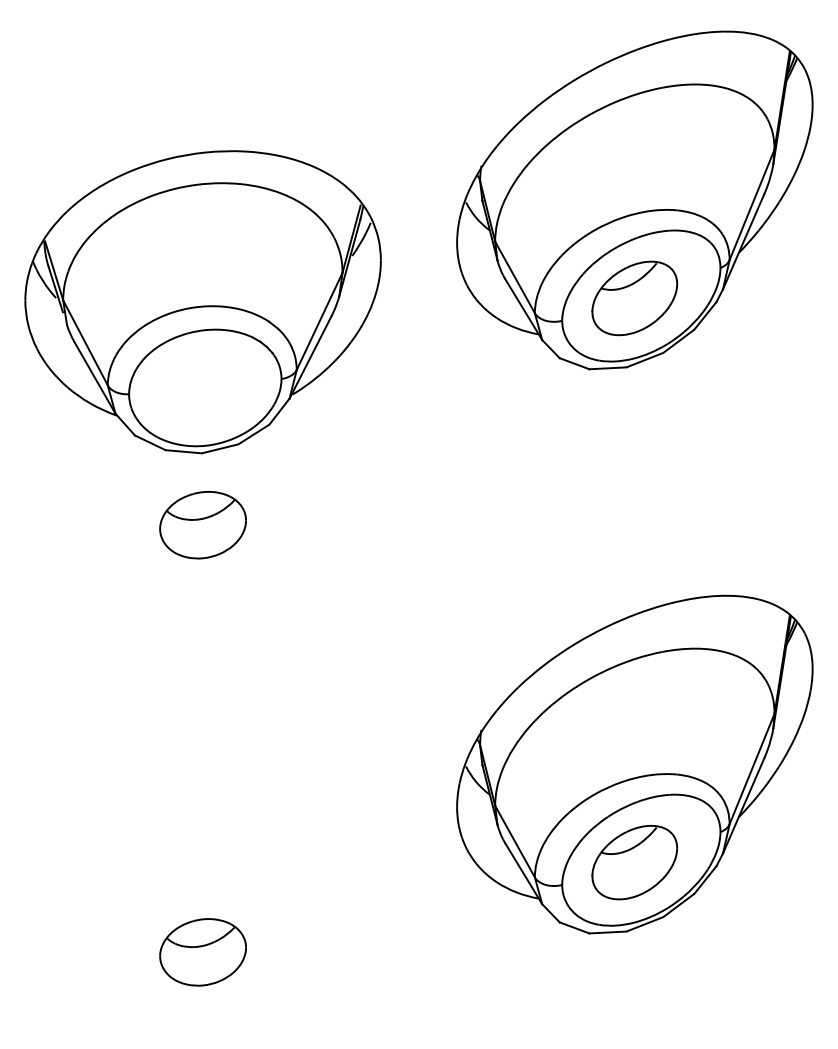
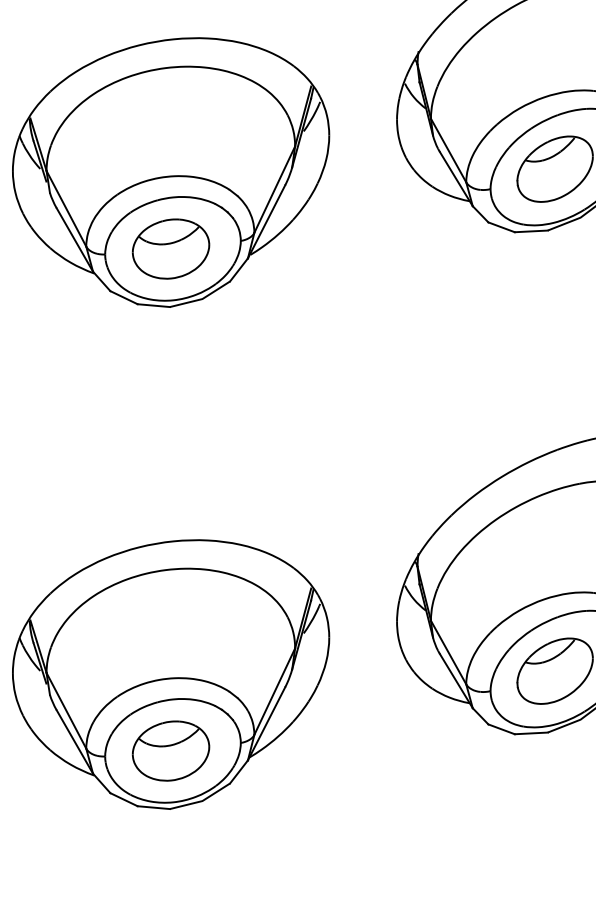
part: (202, 525) -> (170, 249), moved
part: (202, 866) -> (170, 674), added

